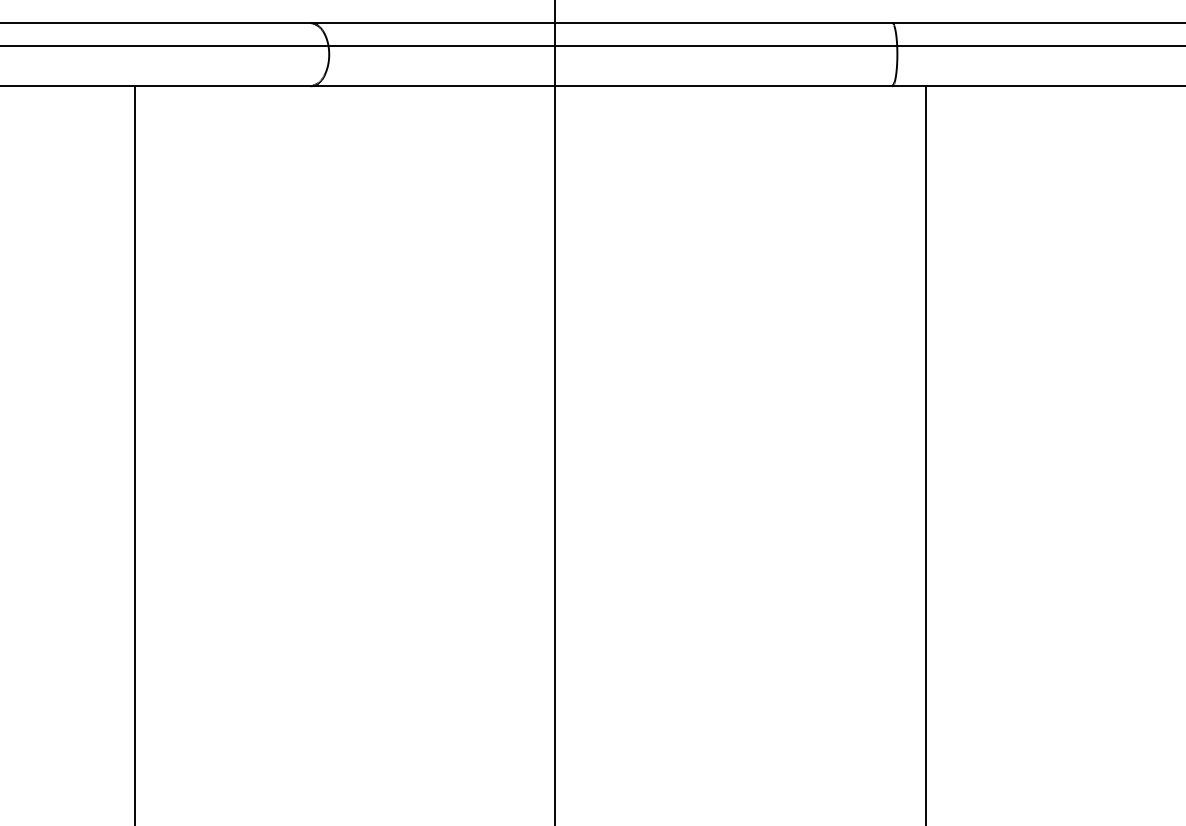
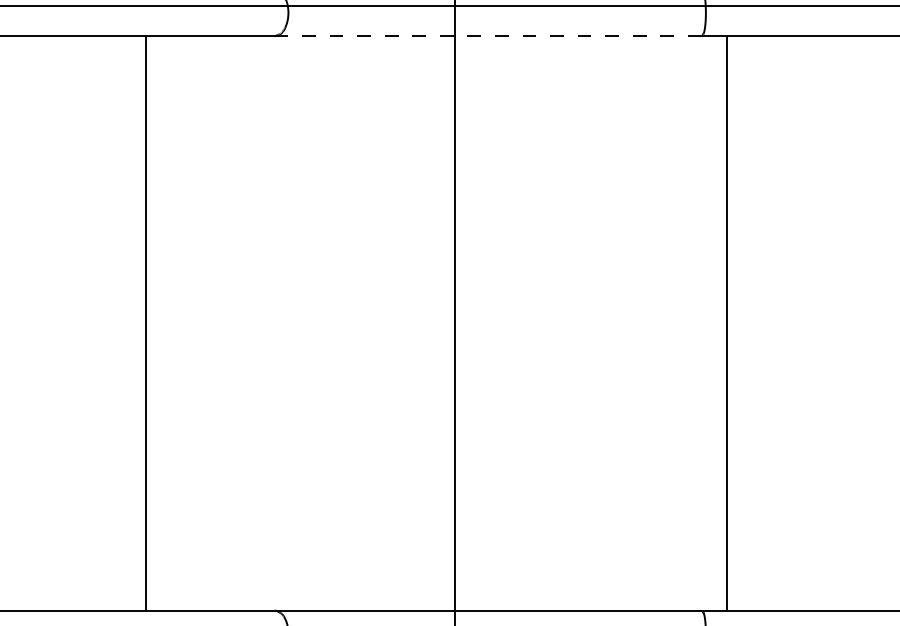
line: (601, 86) -> (488, 36), solid -> dashed

